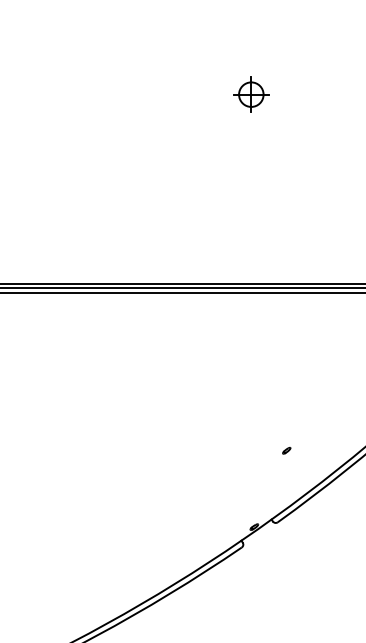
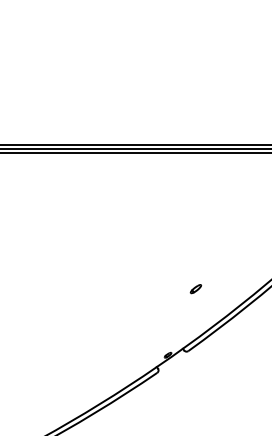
part: (286, 450) -> (195, 288), size x1.6

